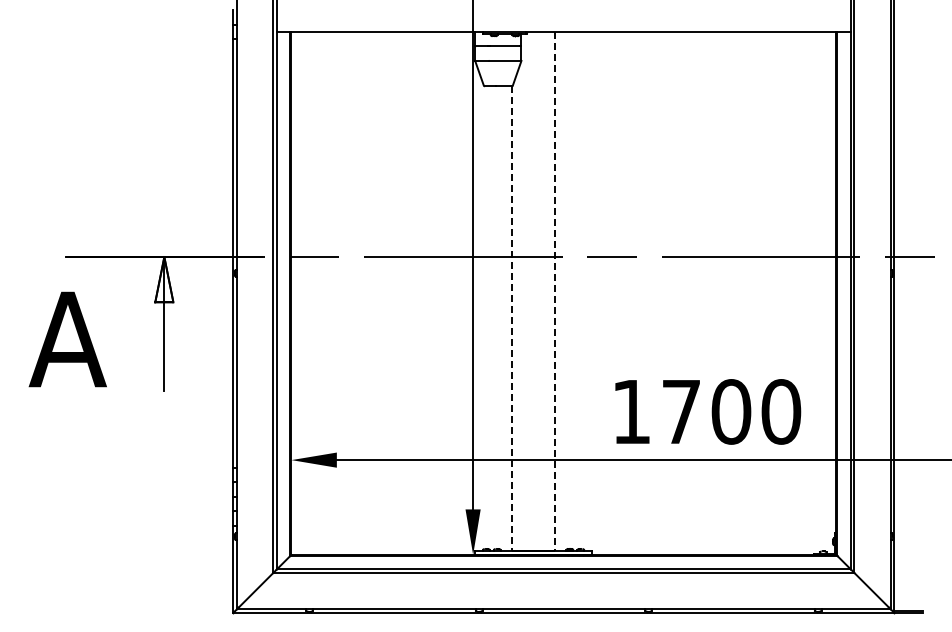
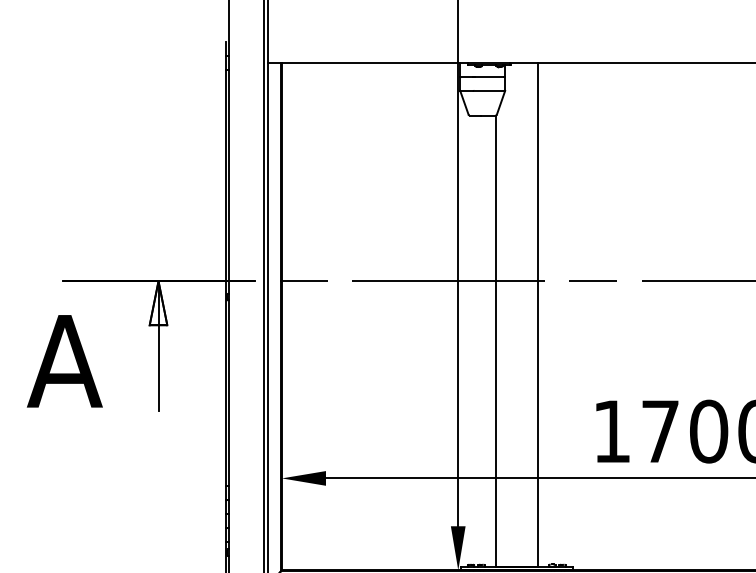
line: (555, 291) -> (538, 314), dashed -> solid
line: (511, 319) -> (495, 341), dashed -> solid

